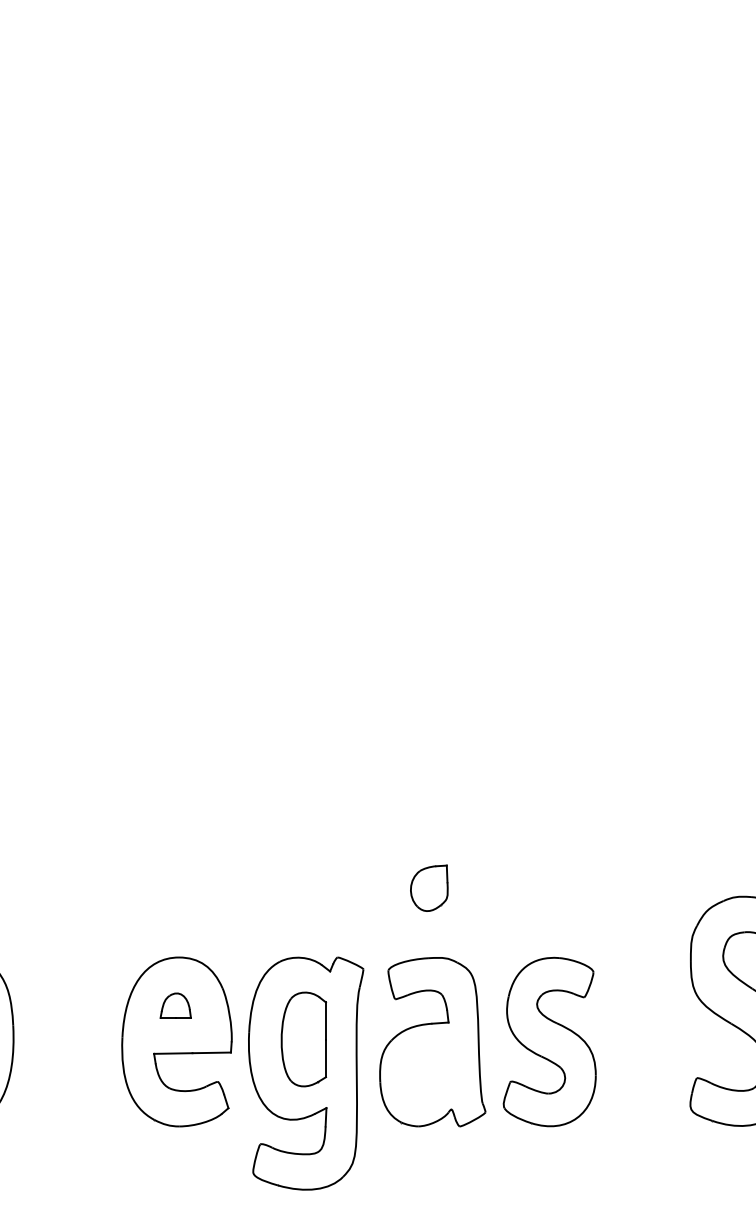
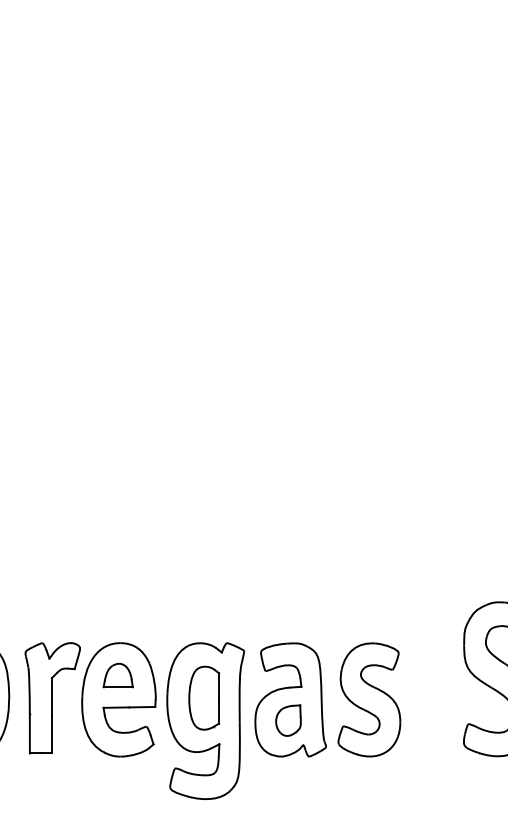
part: (429, 888) -> (288, 720), moved
part: (174, 1005) -> (117, 675), size x1.43
part: (78, 1039) -> (52, 698), added

